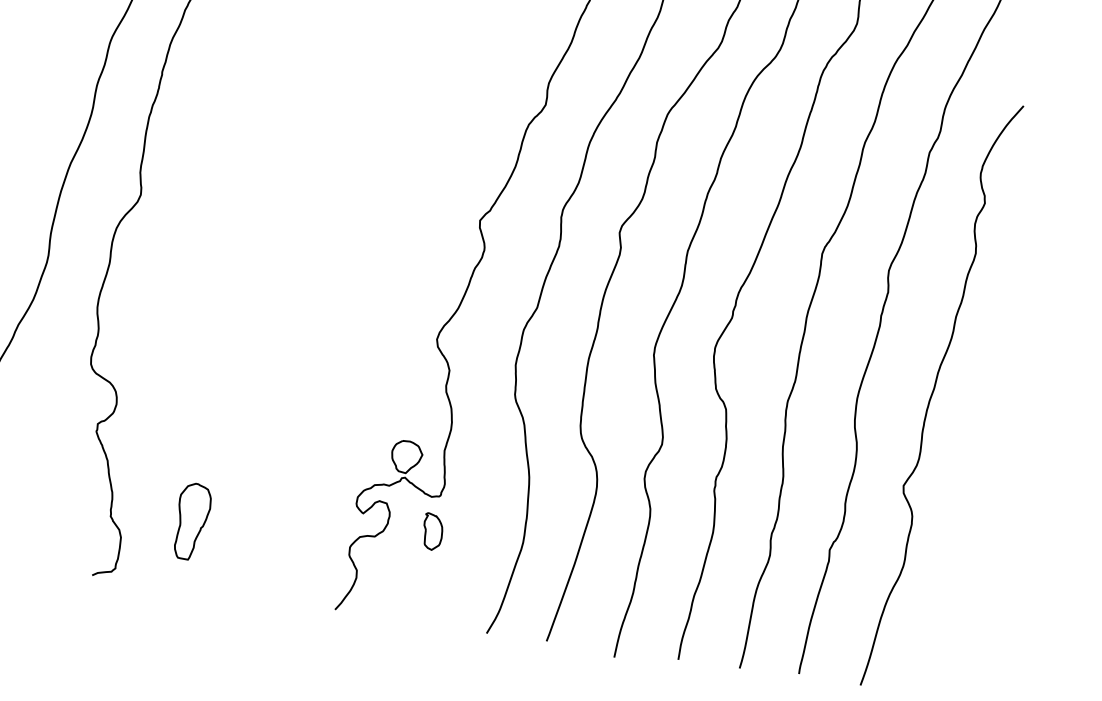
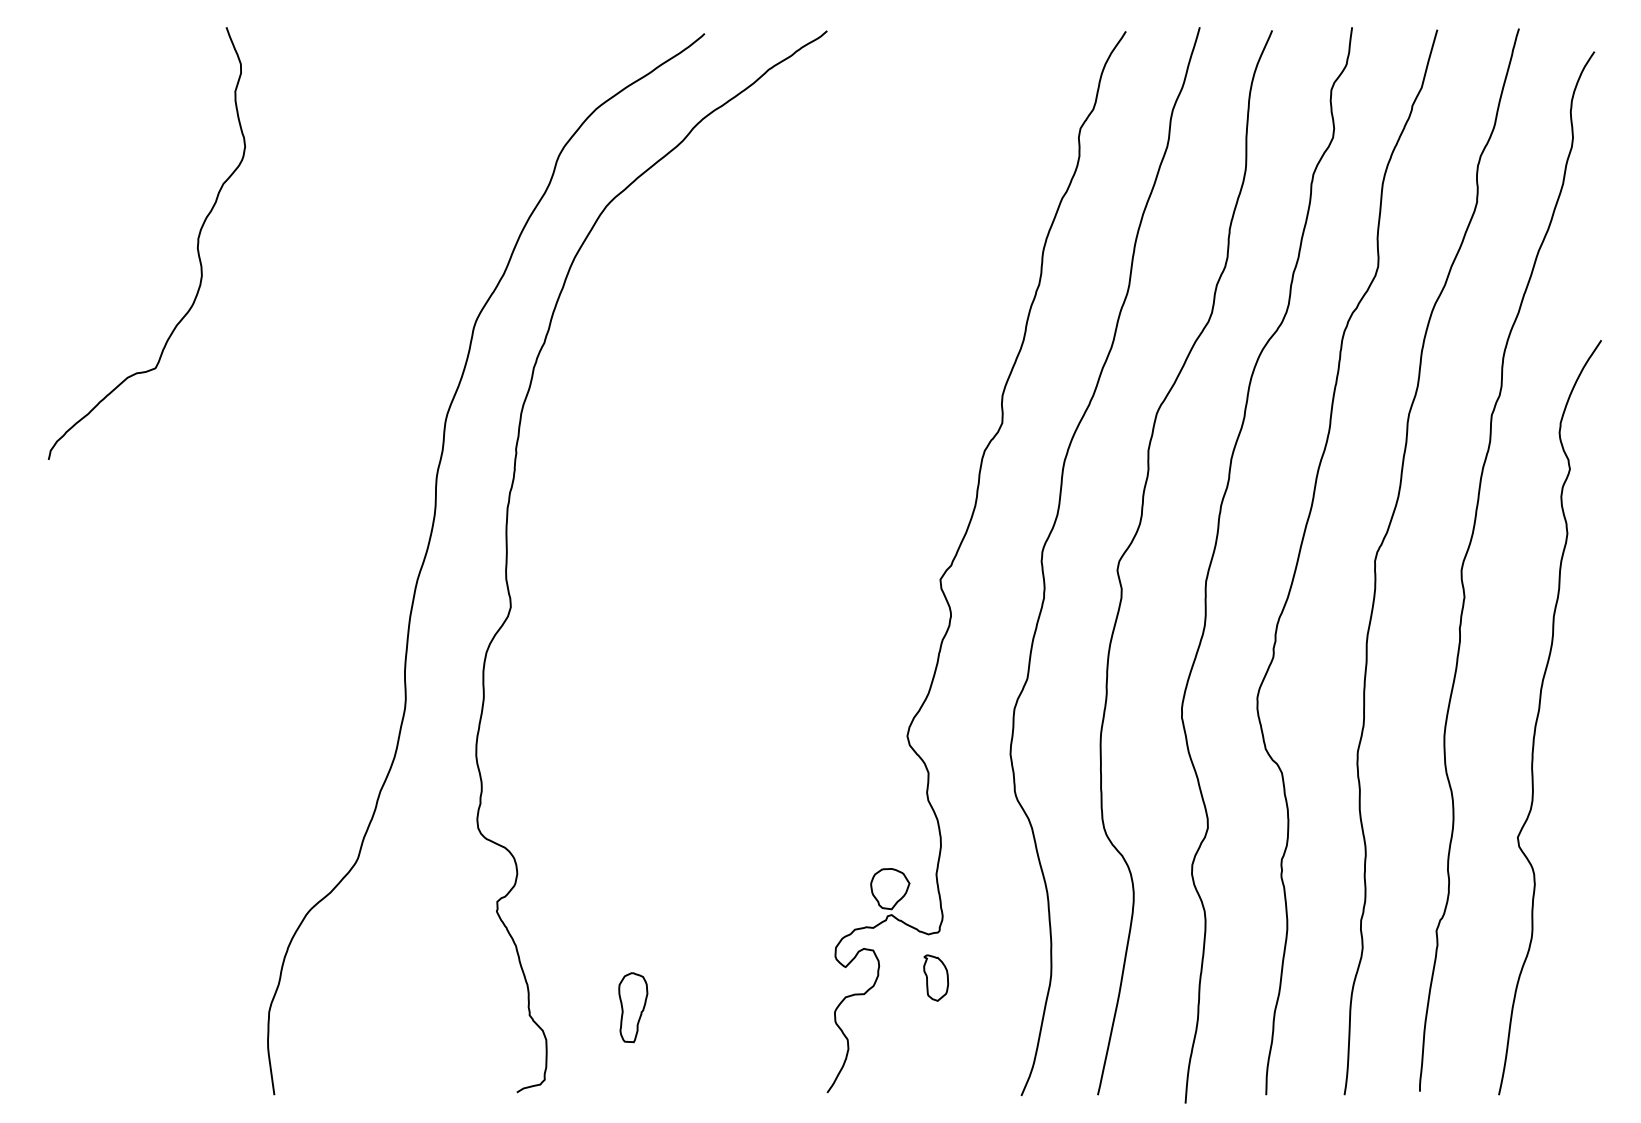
part: (192, 521) -> (633, 1007), size x0.71

